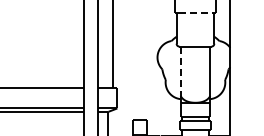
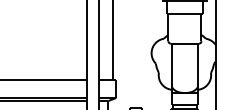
line: (195, 13) -> (184, 14), dashed -> solid
line: (180, 71) -> (171, 65), dashed -> solid

